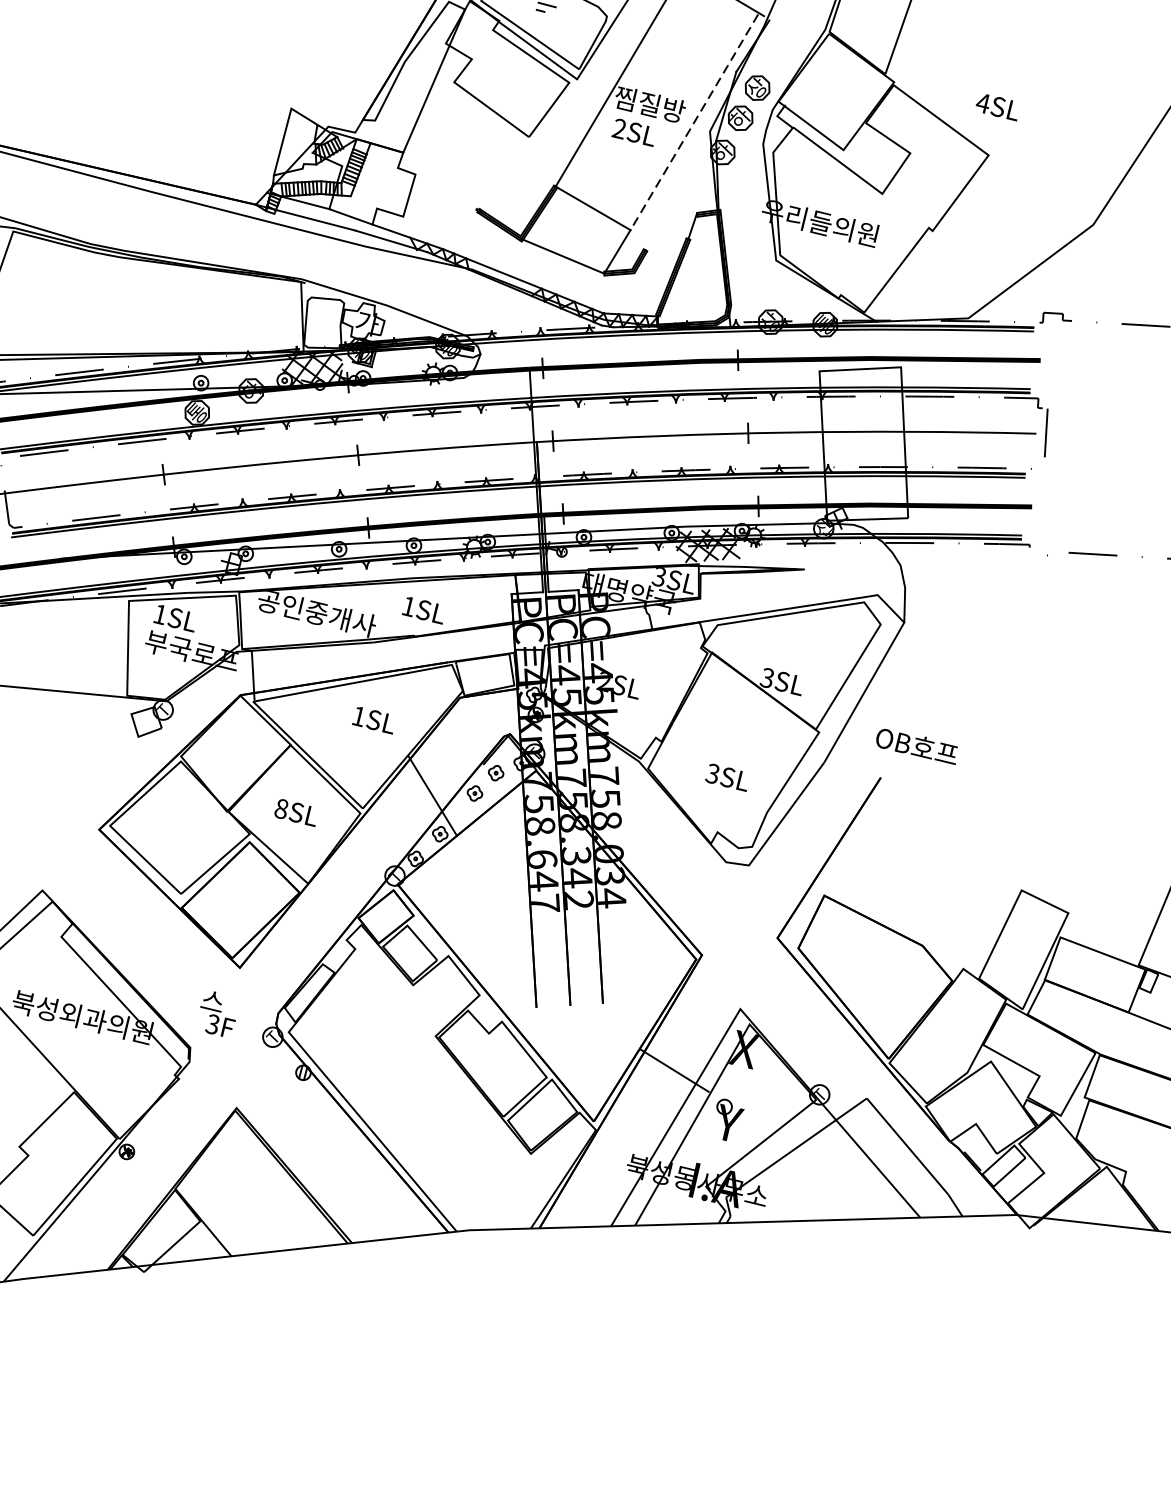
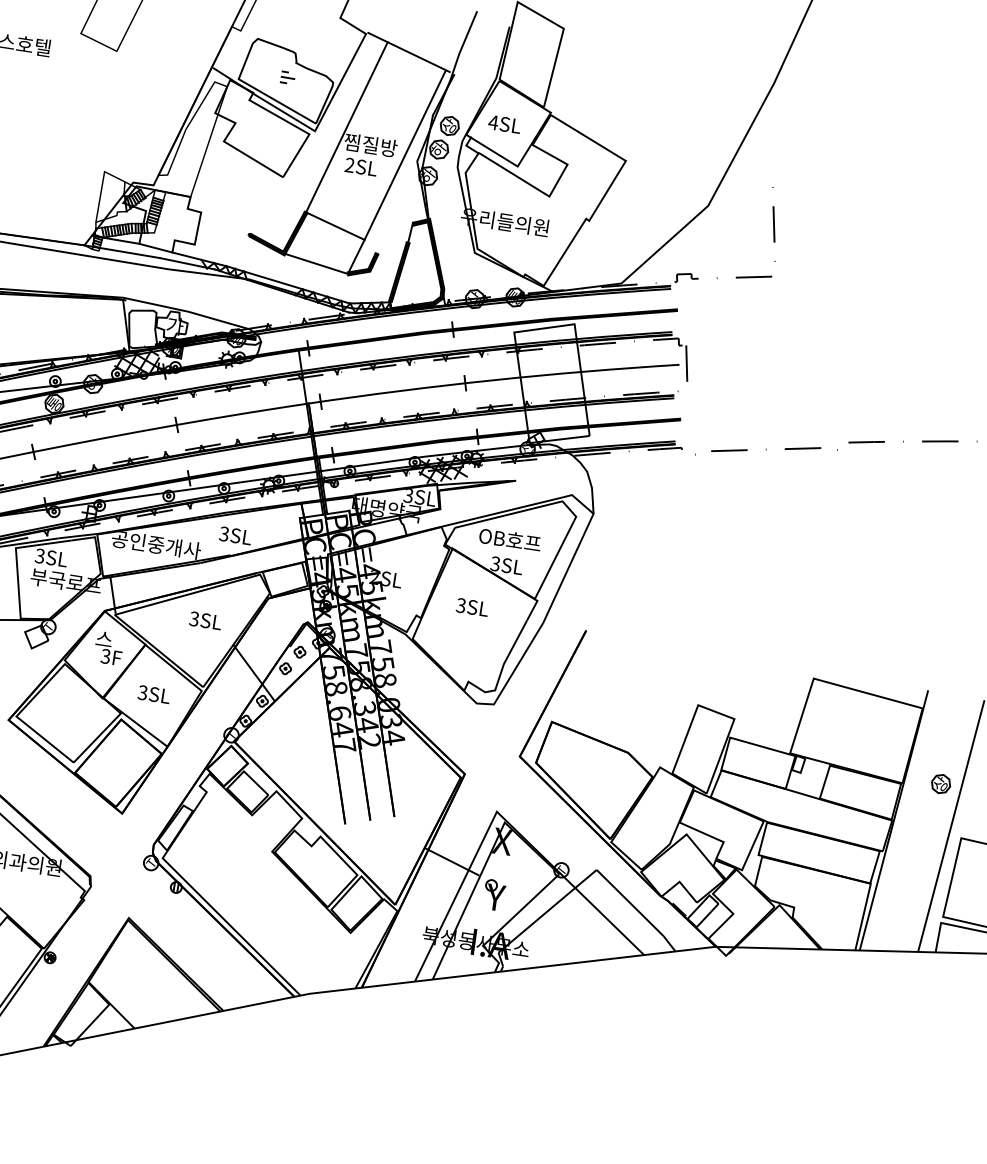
text: (996, 106) -> (503, 124), moved
line: (693, 123) -> (404, 156), dashed -> solid
text: (407, 605) -> (223, 533), 1SL -> 3SL
text: (159, 613) -> (39, 555), 1SL -> 3SL
text: (357, 715) -> (193, 618), 1SL -> 3SL
text: (916, 747) -> (509, 540), moved
text: (726, 777) -> (471, 607), moved
text: (281, 808) -> (142, 692), 8SL -> 3SL
text: (217, 1014) -> (108, 648), moved

